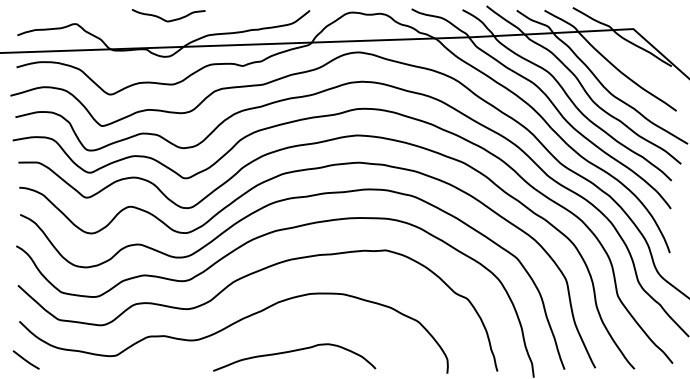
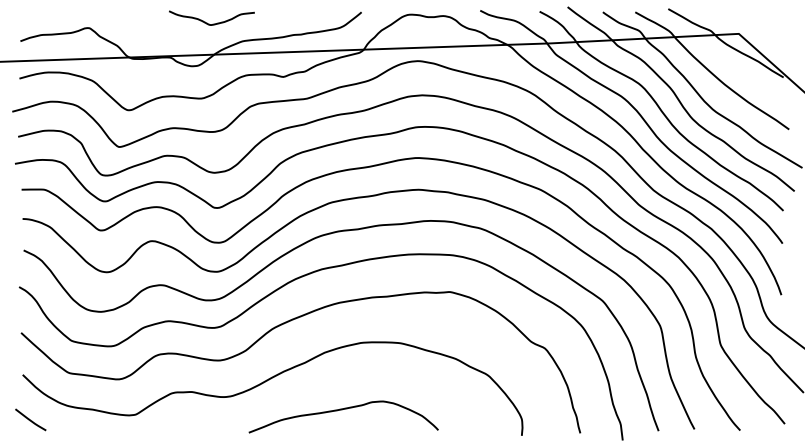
curve: (166, 20) -> (209, 23), moved

